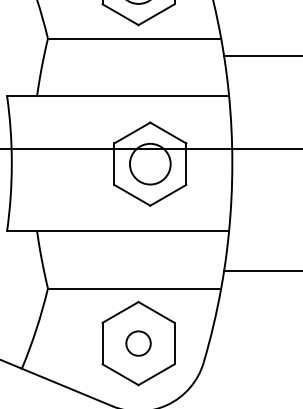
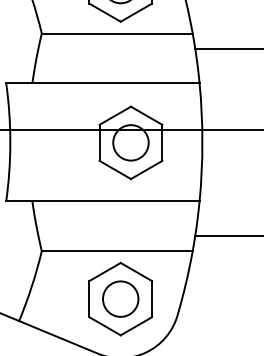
circle: (138, 343) -> (120, 299), size x1.67

